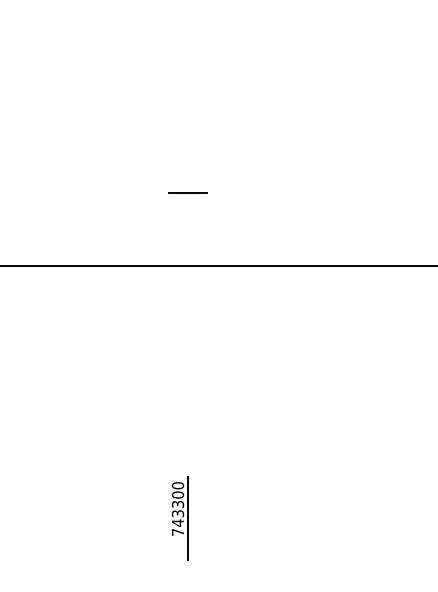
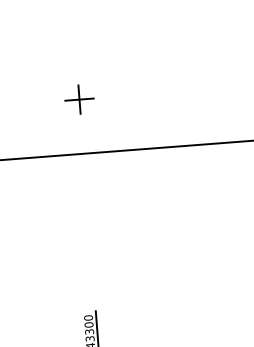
line: (188, 193) -> (79, 99), added

